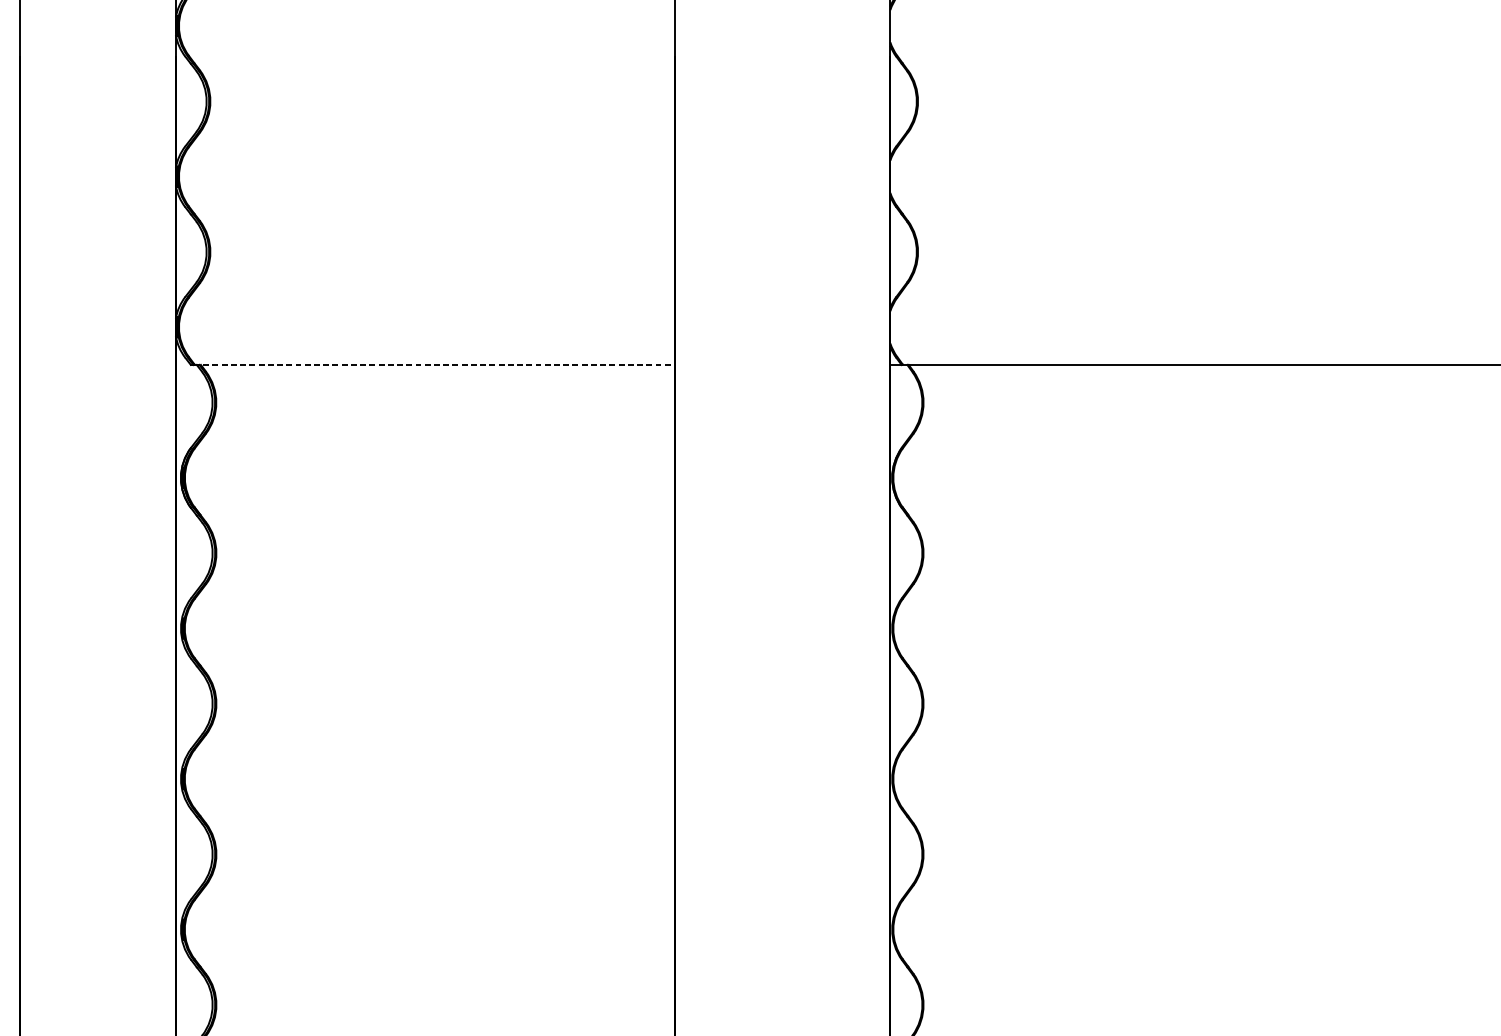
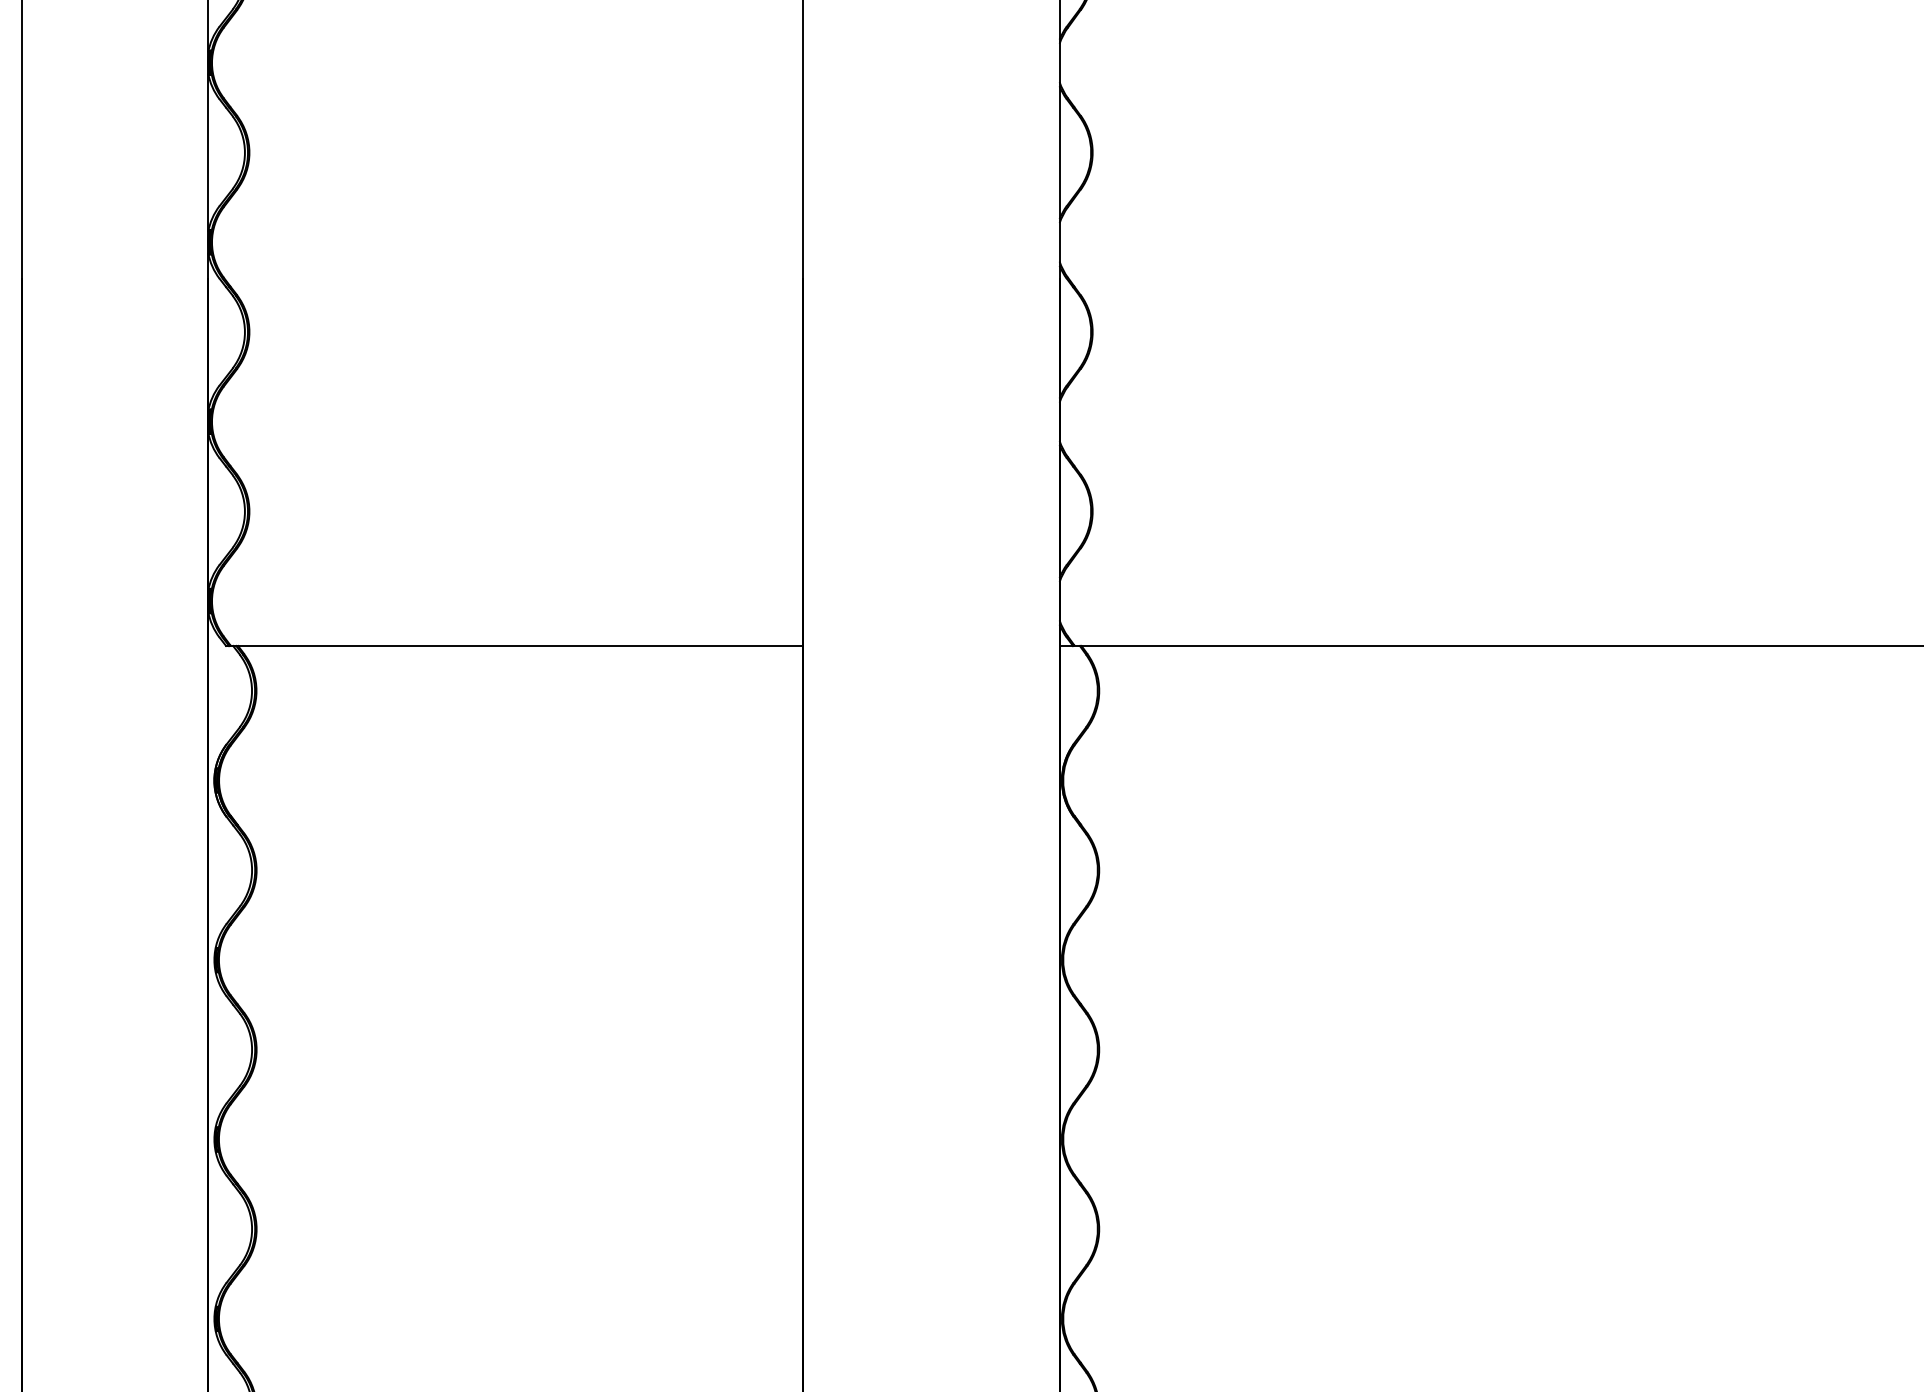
line: (434, 364) -> (516, 645), dashed -> solid

